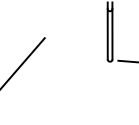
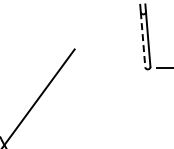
line: (108, 34) -> (143, 39), solid -> dashed

